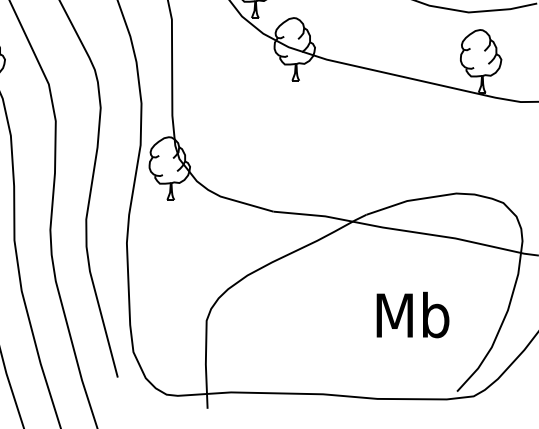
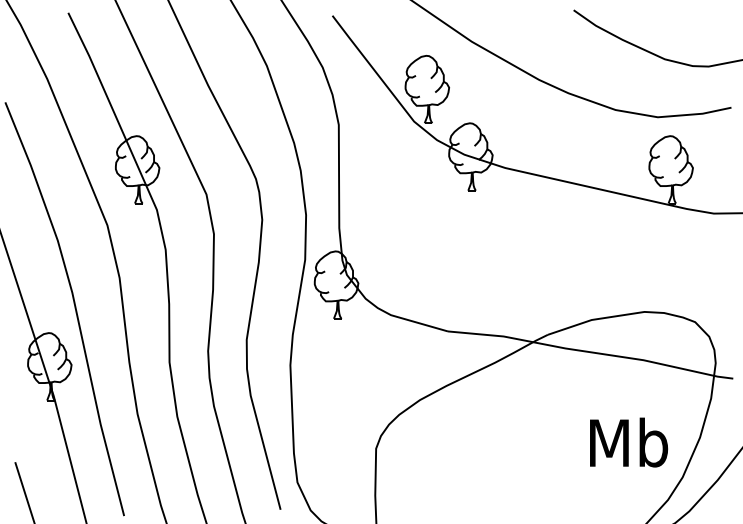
text: (413, 314) -> (629, 442), moved

